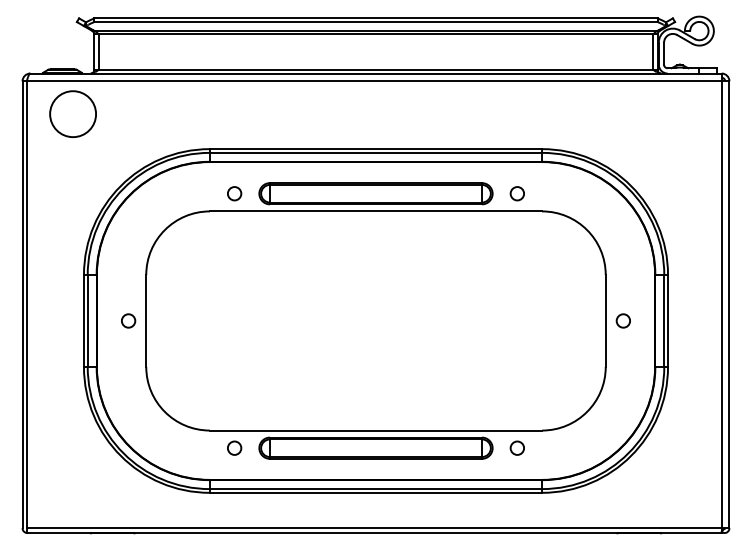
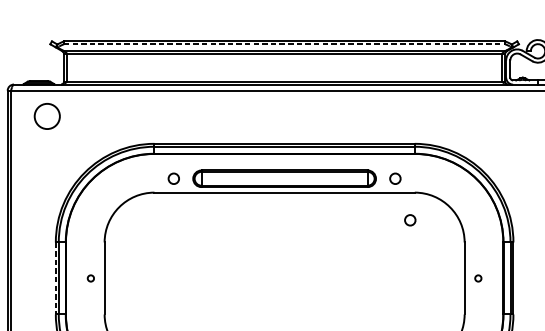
line: (375, 22) -> (284, 44), solid -> dashed
circle: (73, 114) -> (47, 116), size x0.7
circle: (535, 246) -> (409, 220), added
line: (83, 320) -> (55, 278), solid -> dashed
circle: (128, 320) -> (90, 278), size x0.6
circle: (622, 320) -> (477, 278), size x0.6

